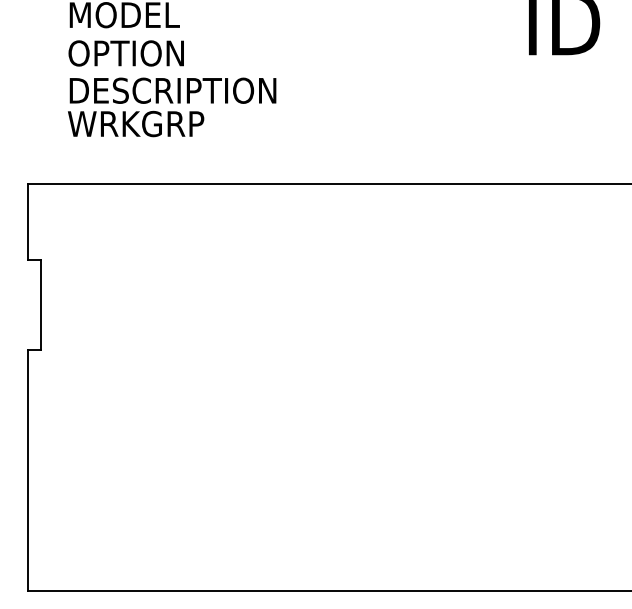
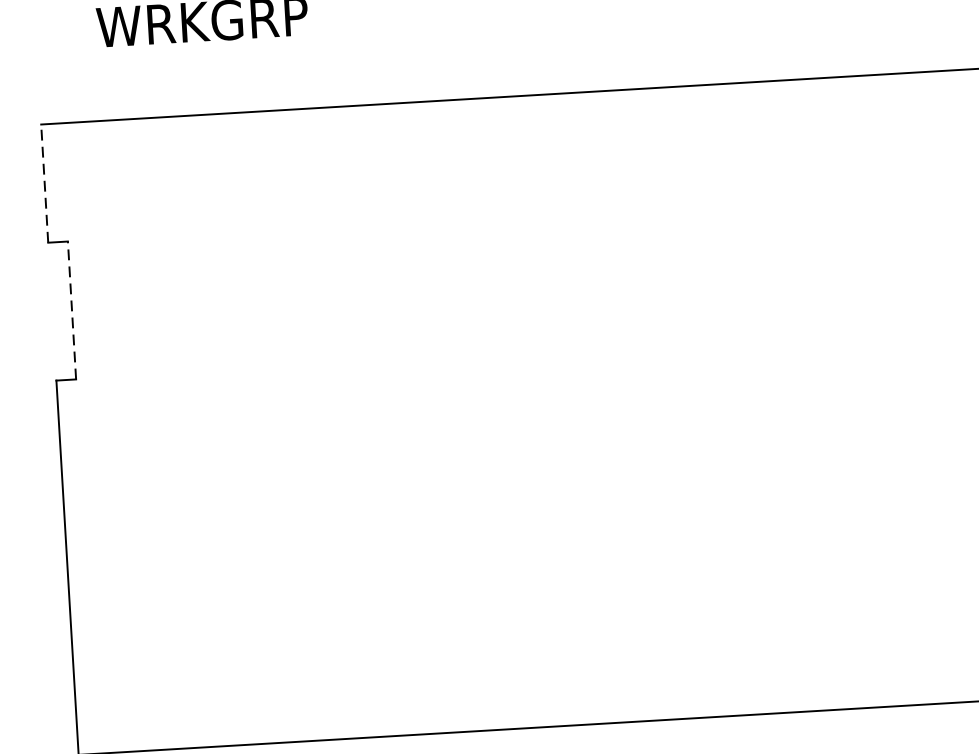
line: (28, 221) -> (44, 182), solid -> dashed
line: (41, 305) -> (72, 311), solid -> dashed

